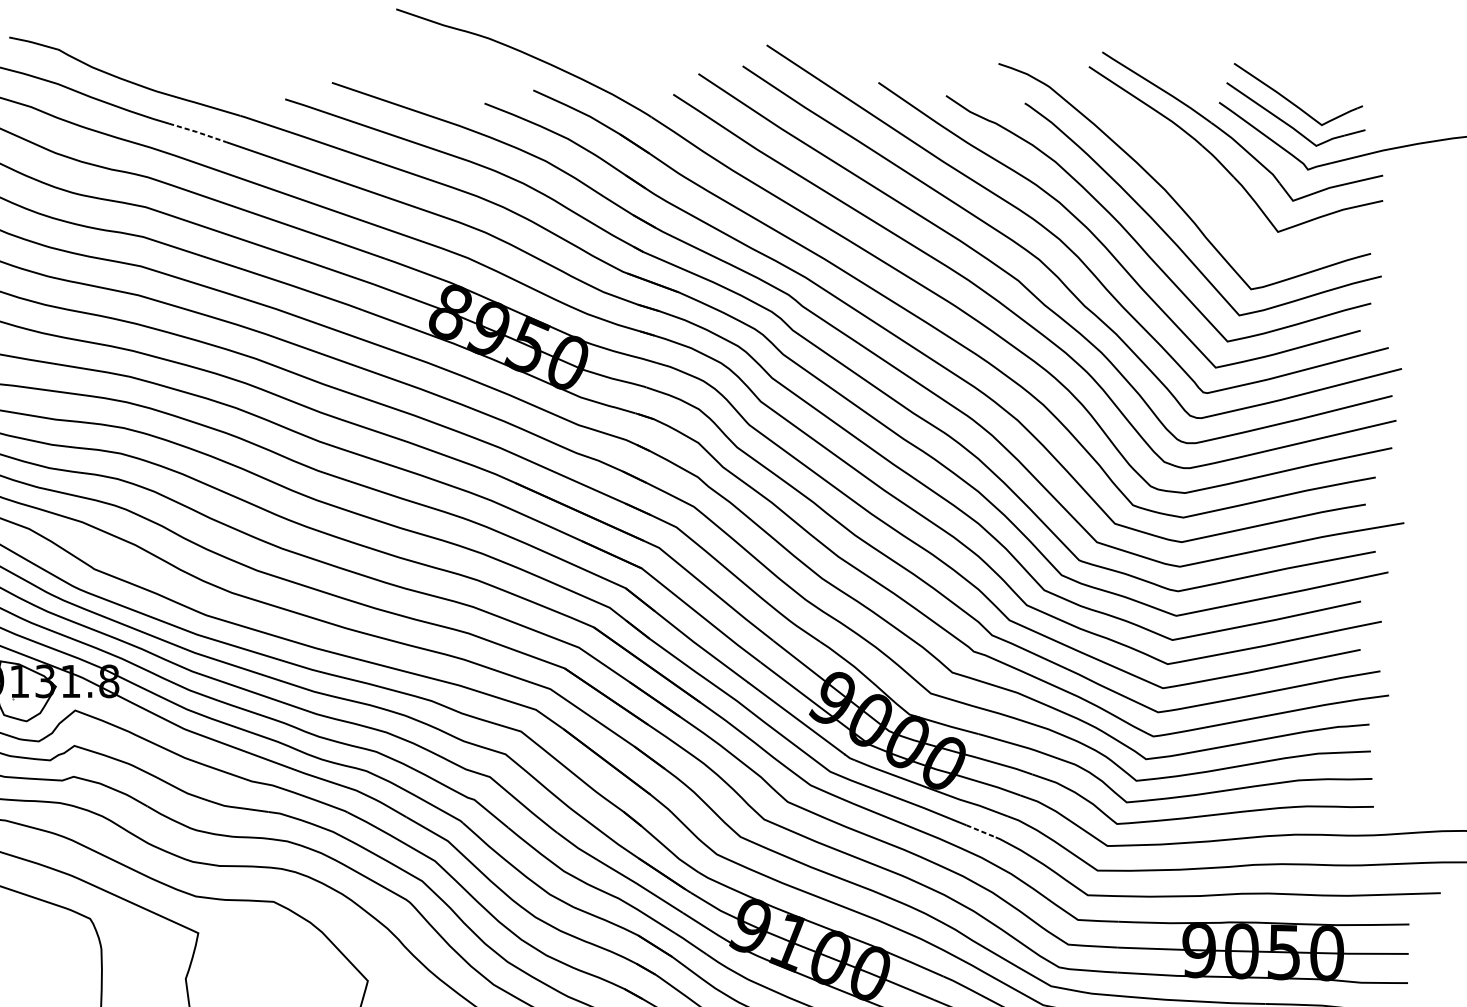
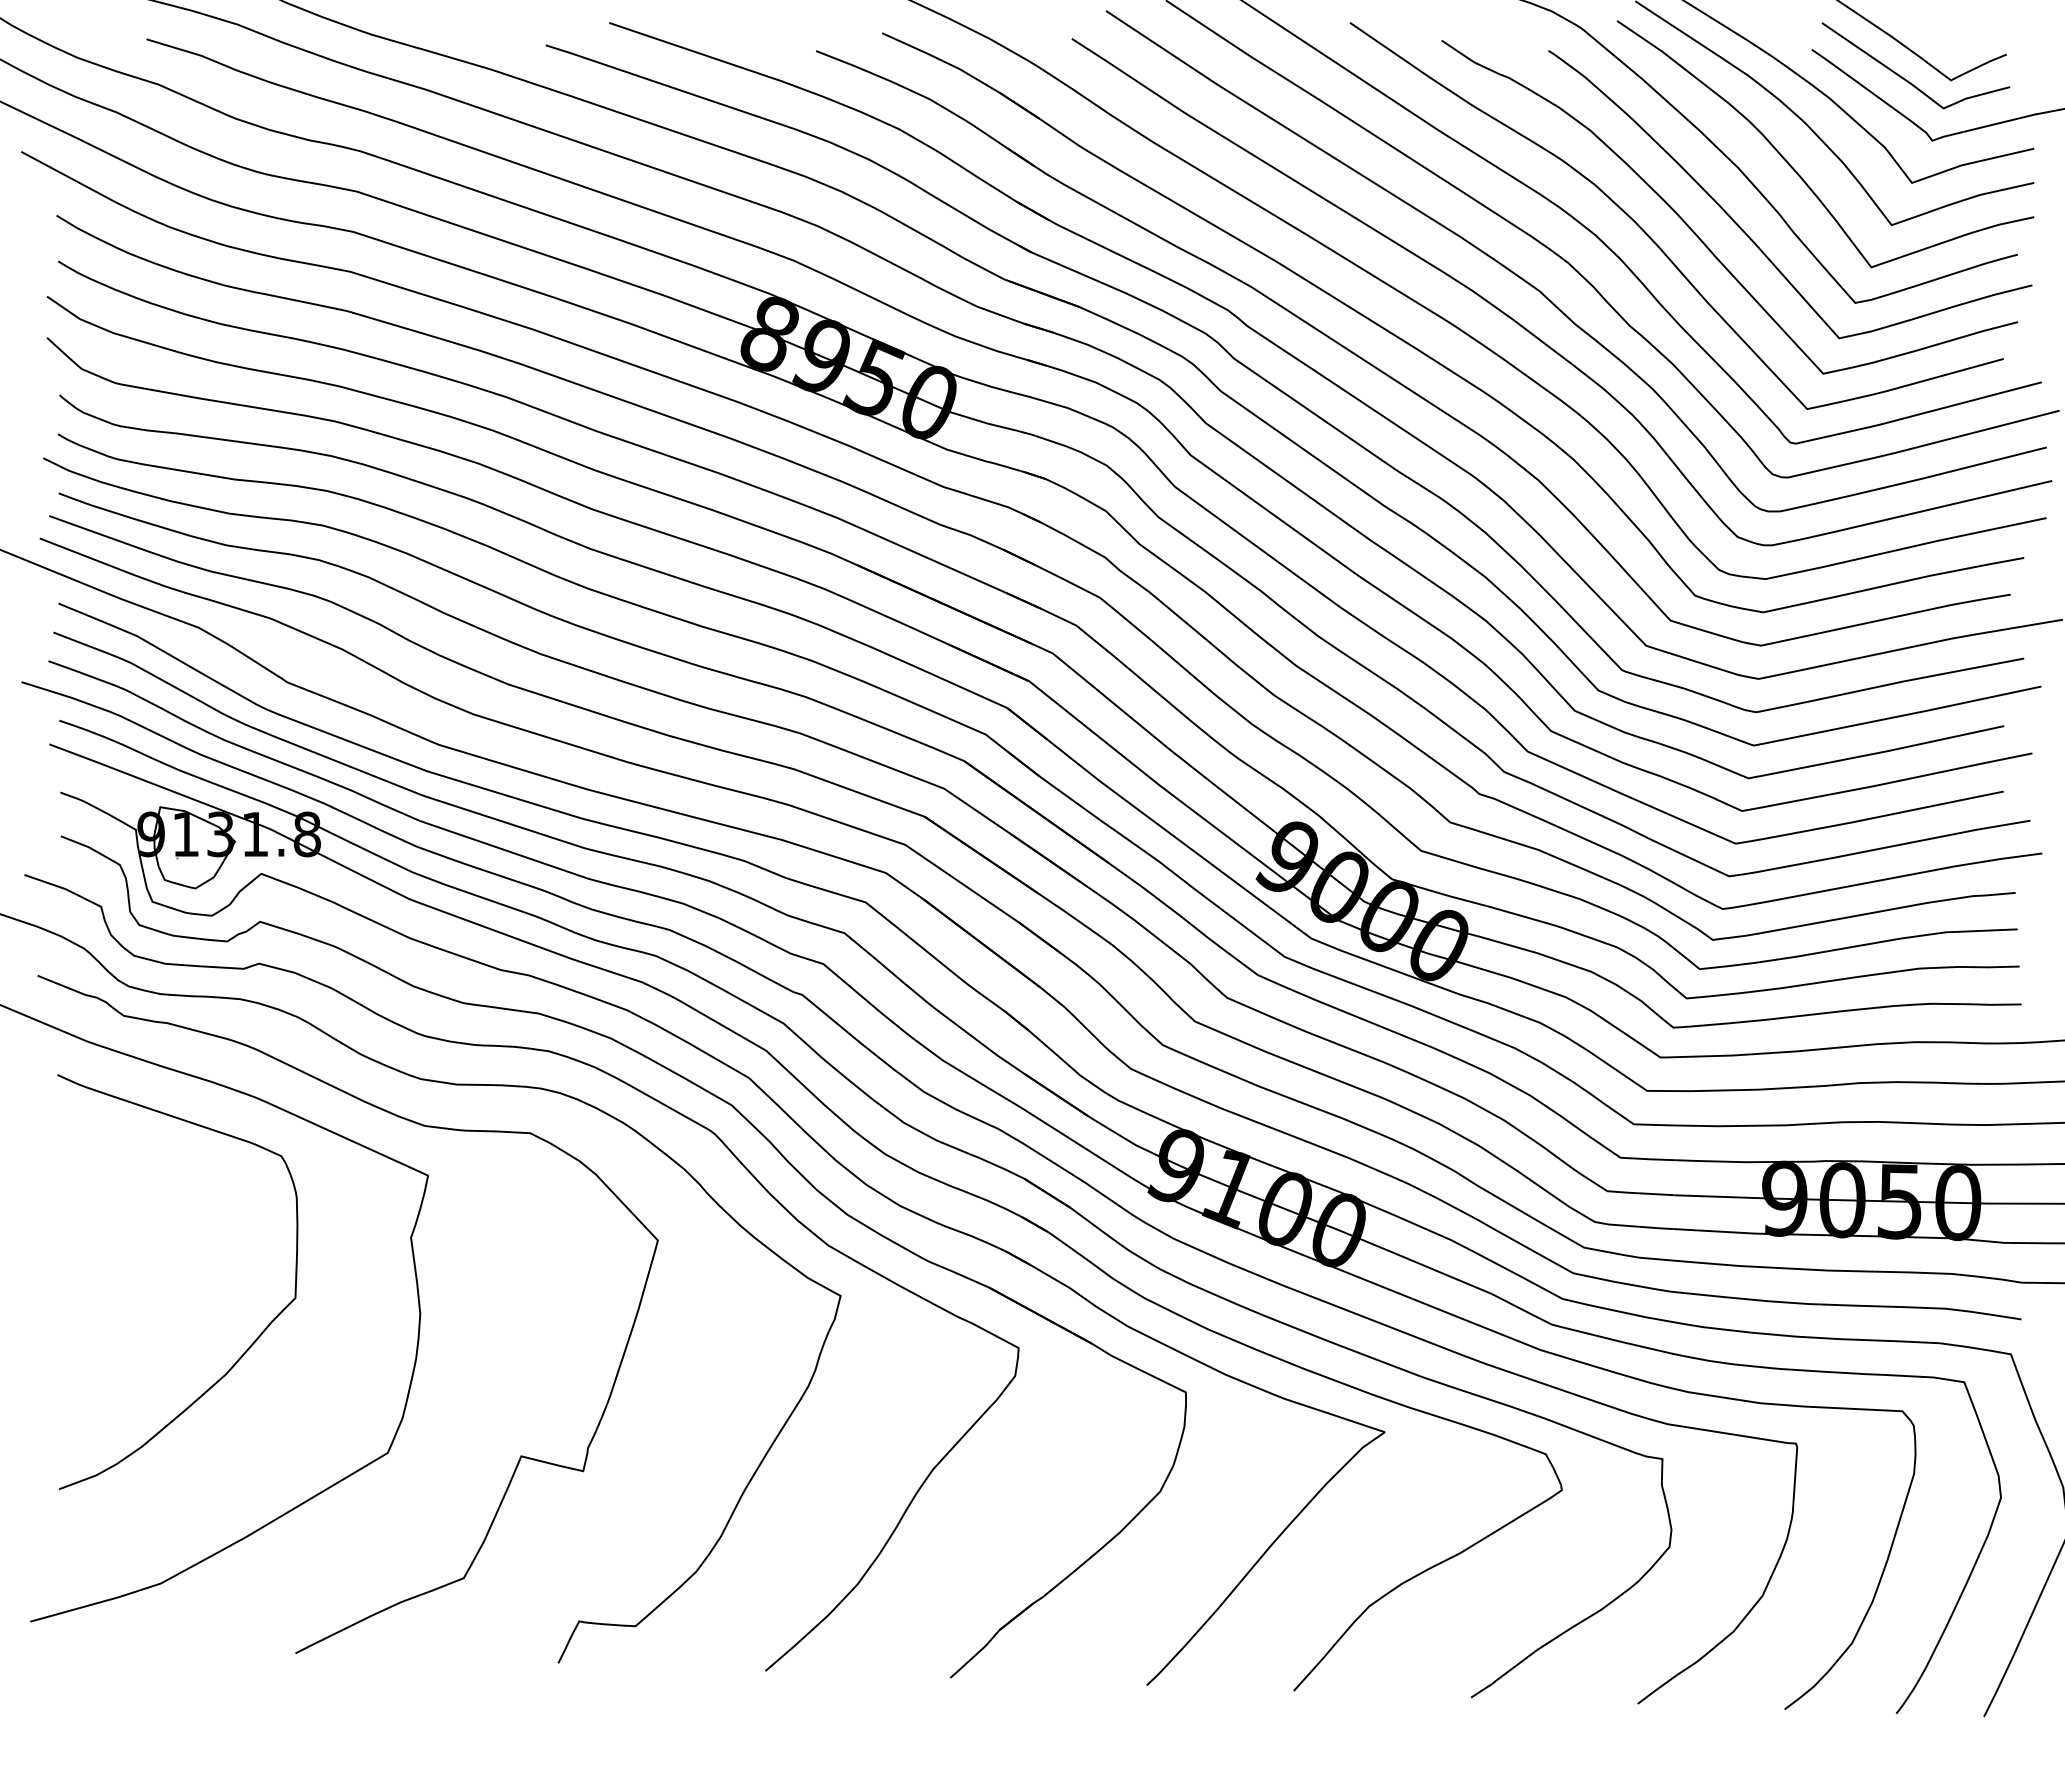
line: (197, 132) -> (427, 90), dashed -> solid
curve: (1207, 190) -> (1795, 169), added
line: (981, 831) -> (1489, 1037), dashed -> solid

